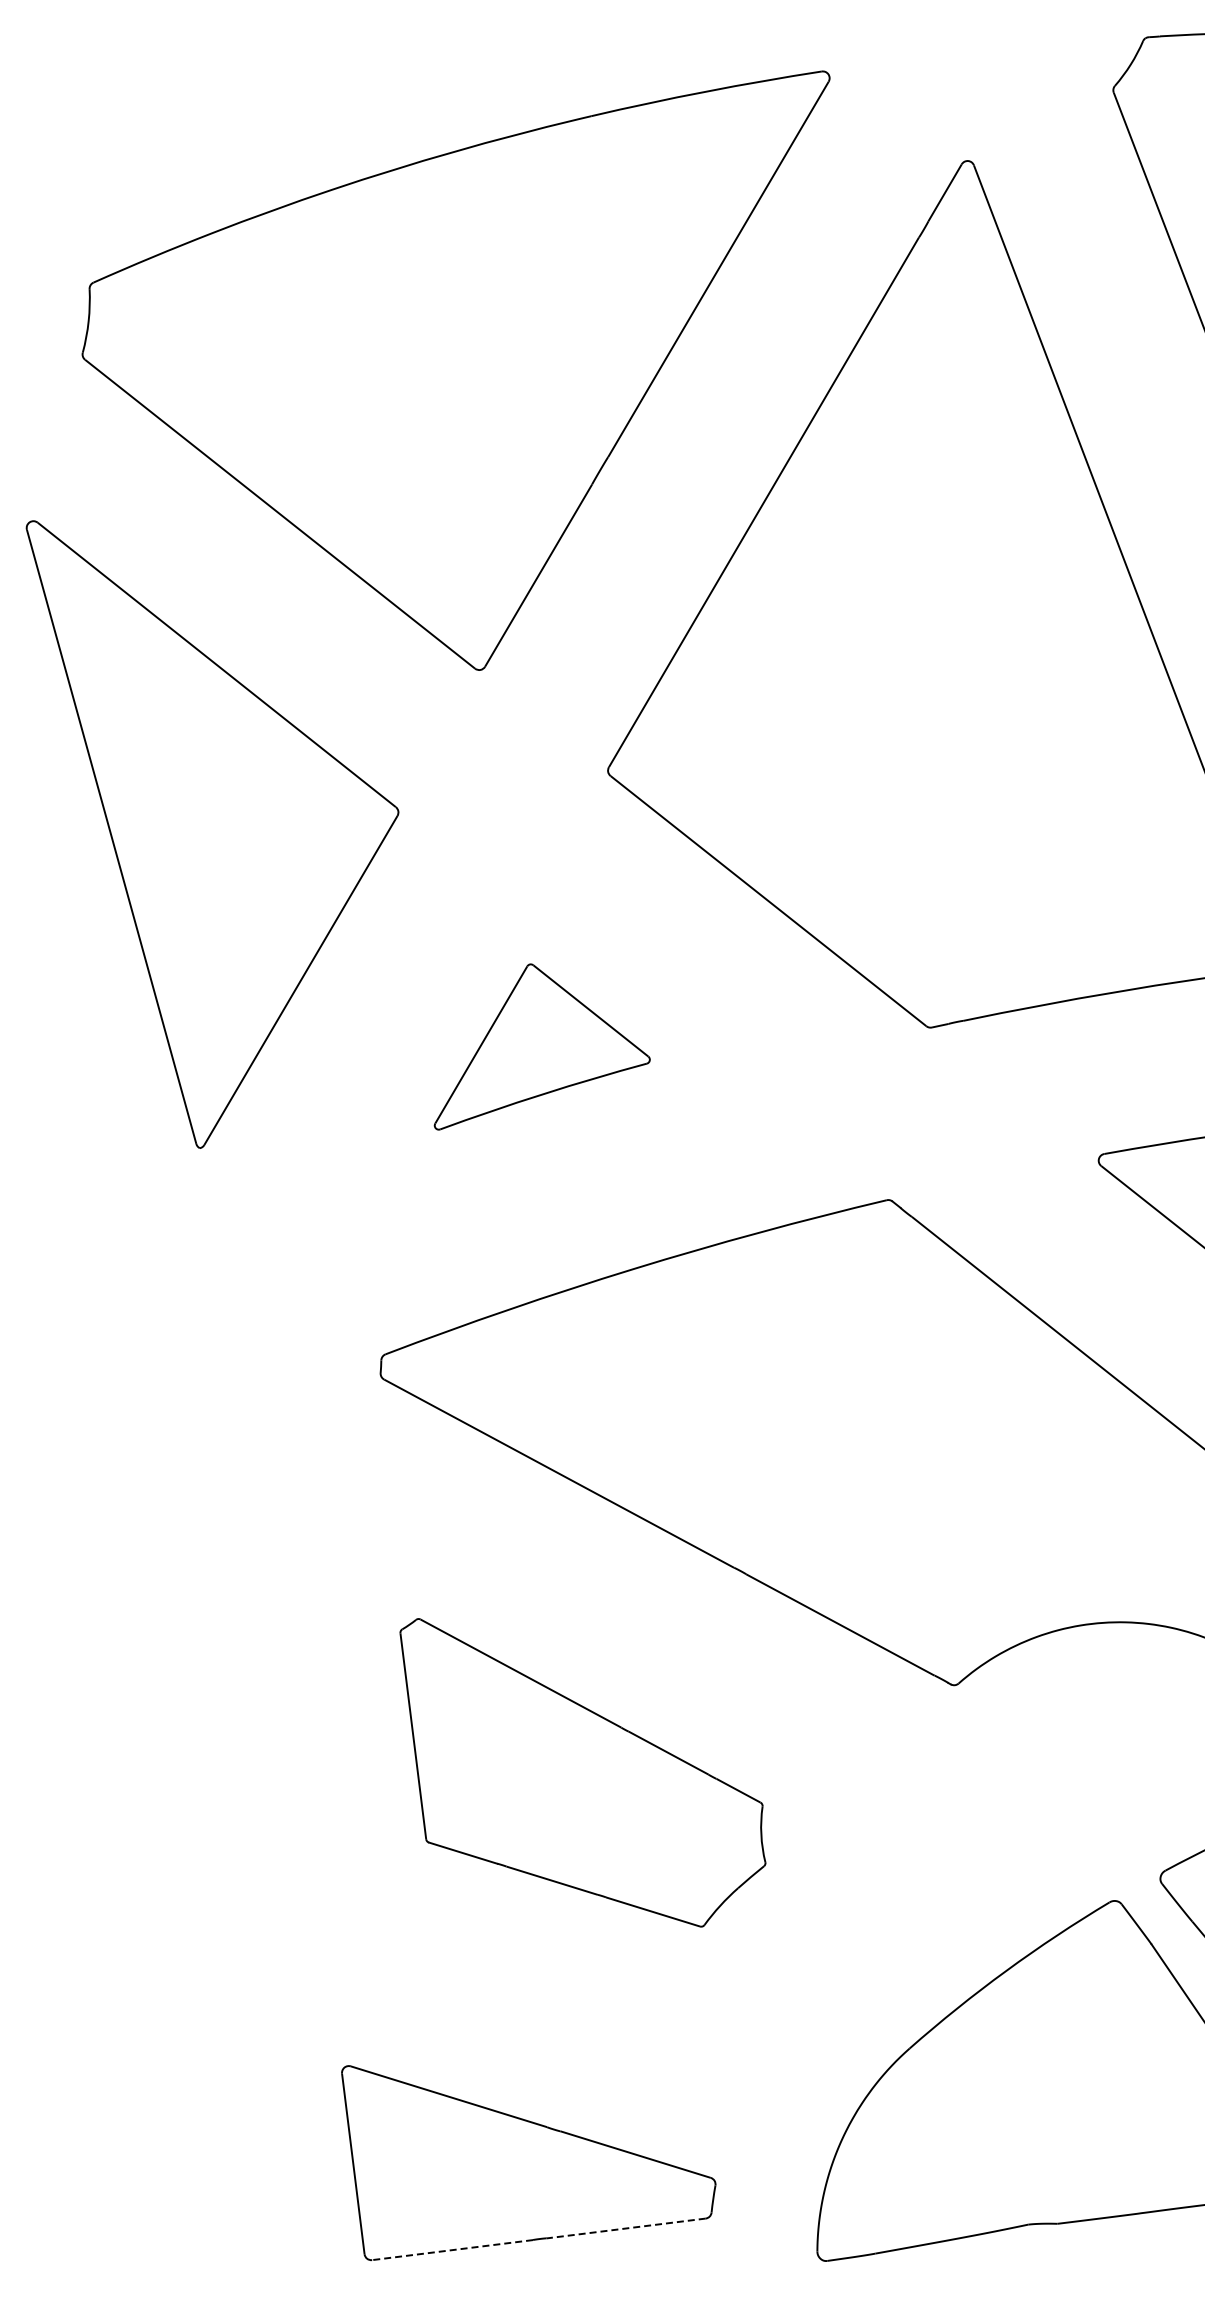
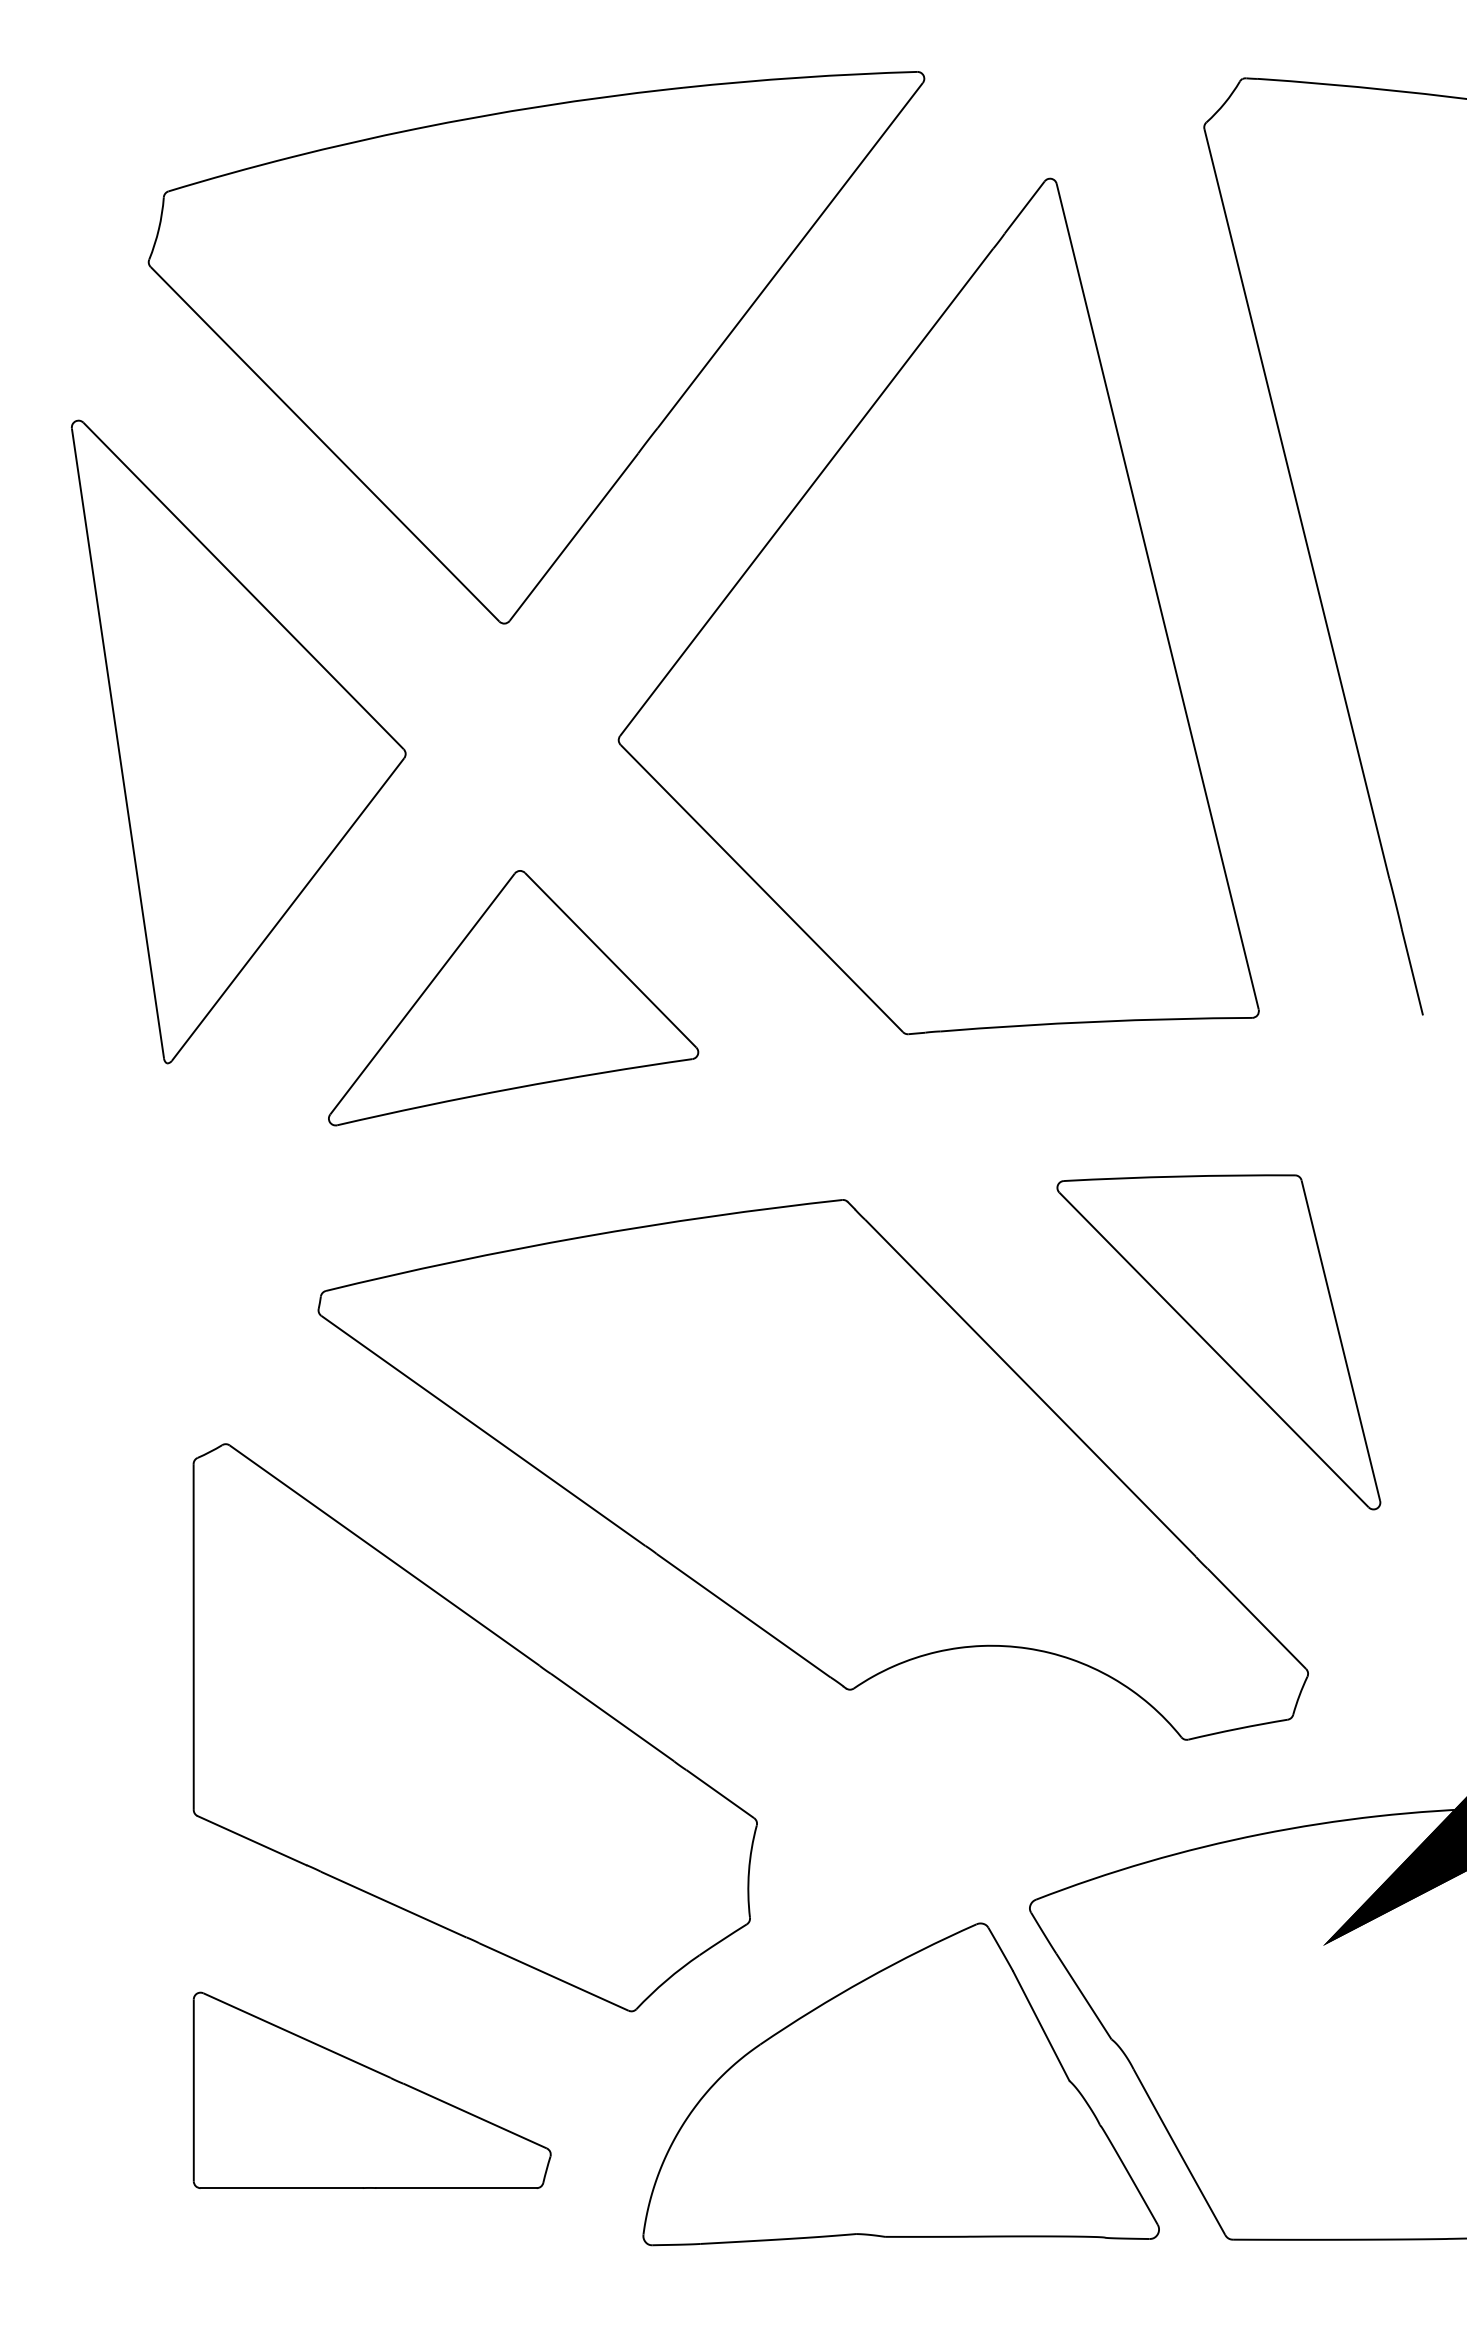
part: (535, 1040) -> (513, 998), size x1.67
part: (587, 1769) -> (474, 1727), size x1.67
line: (626, 2228) -> (456, 2188), dashed -> solid
line: (452, 2250) -> (281, 2188), dashed -> solid

